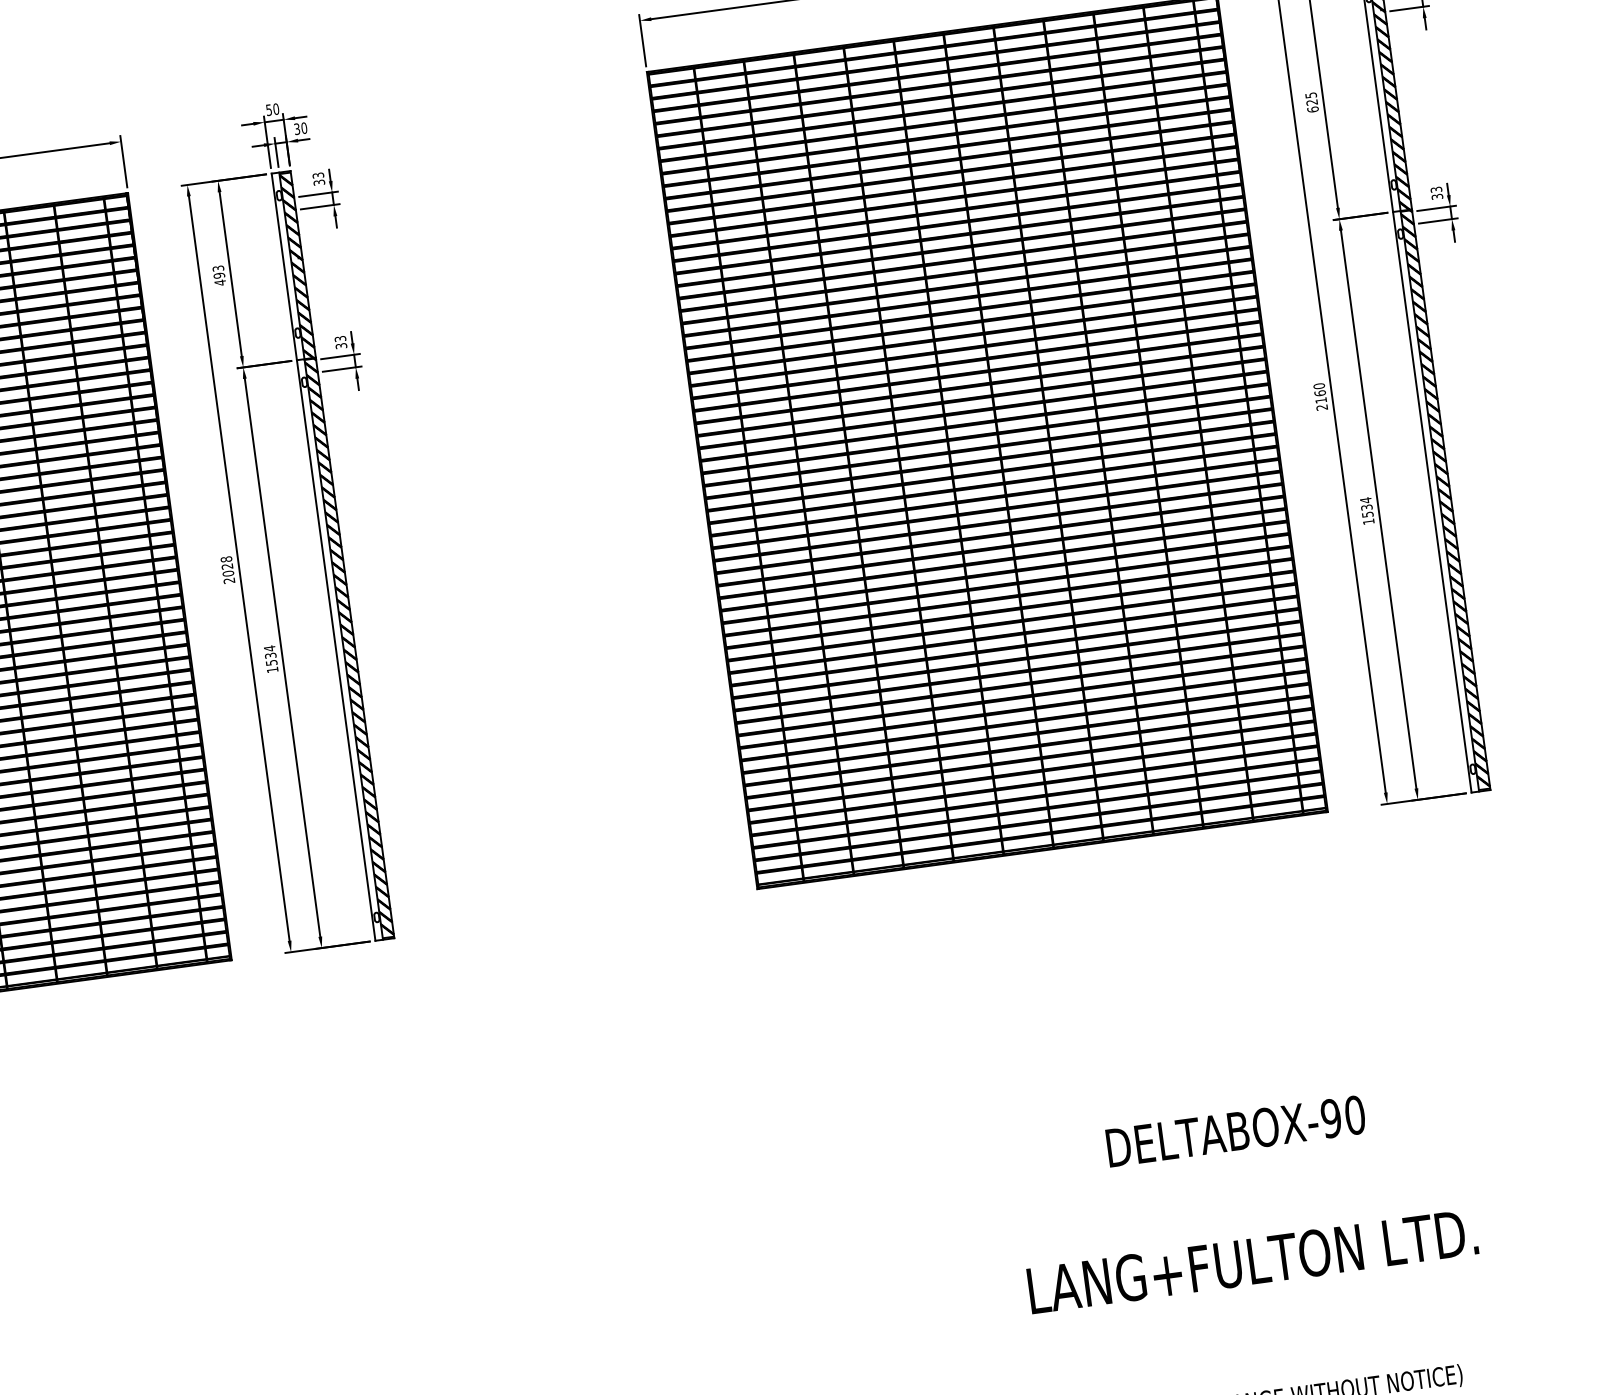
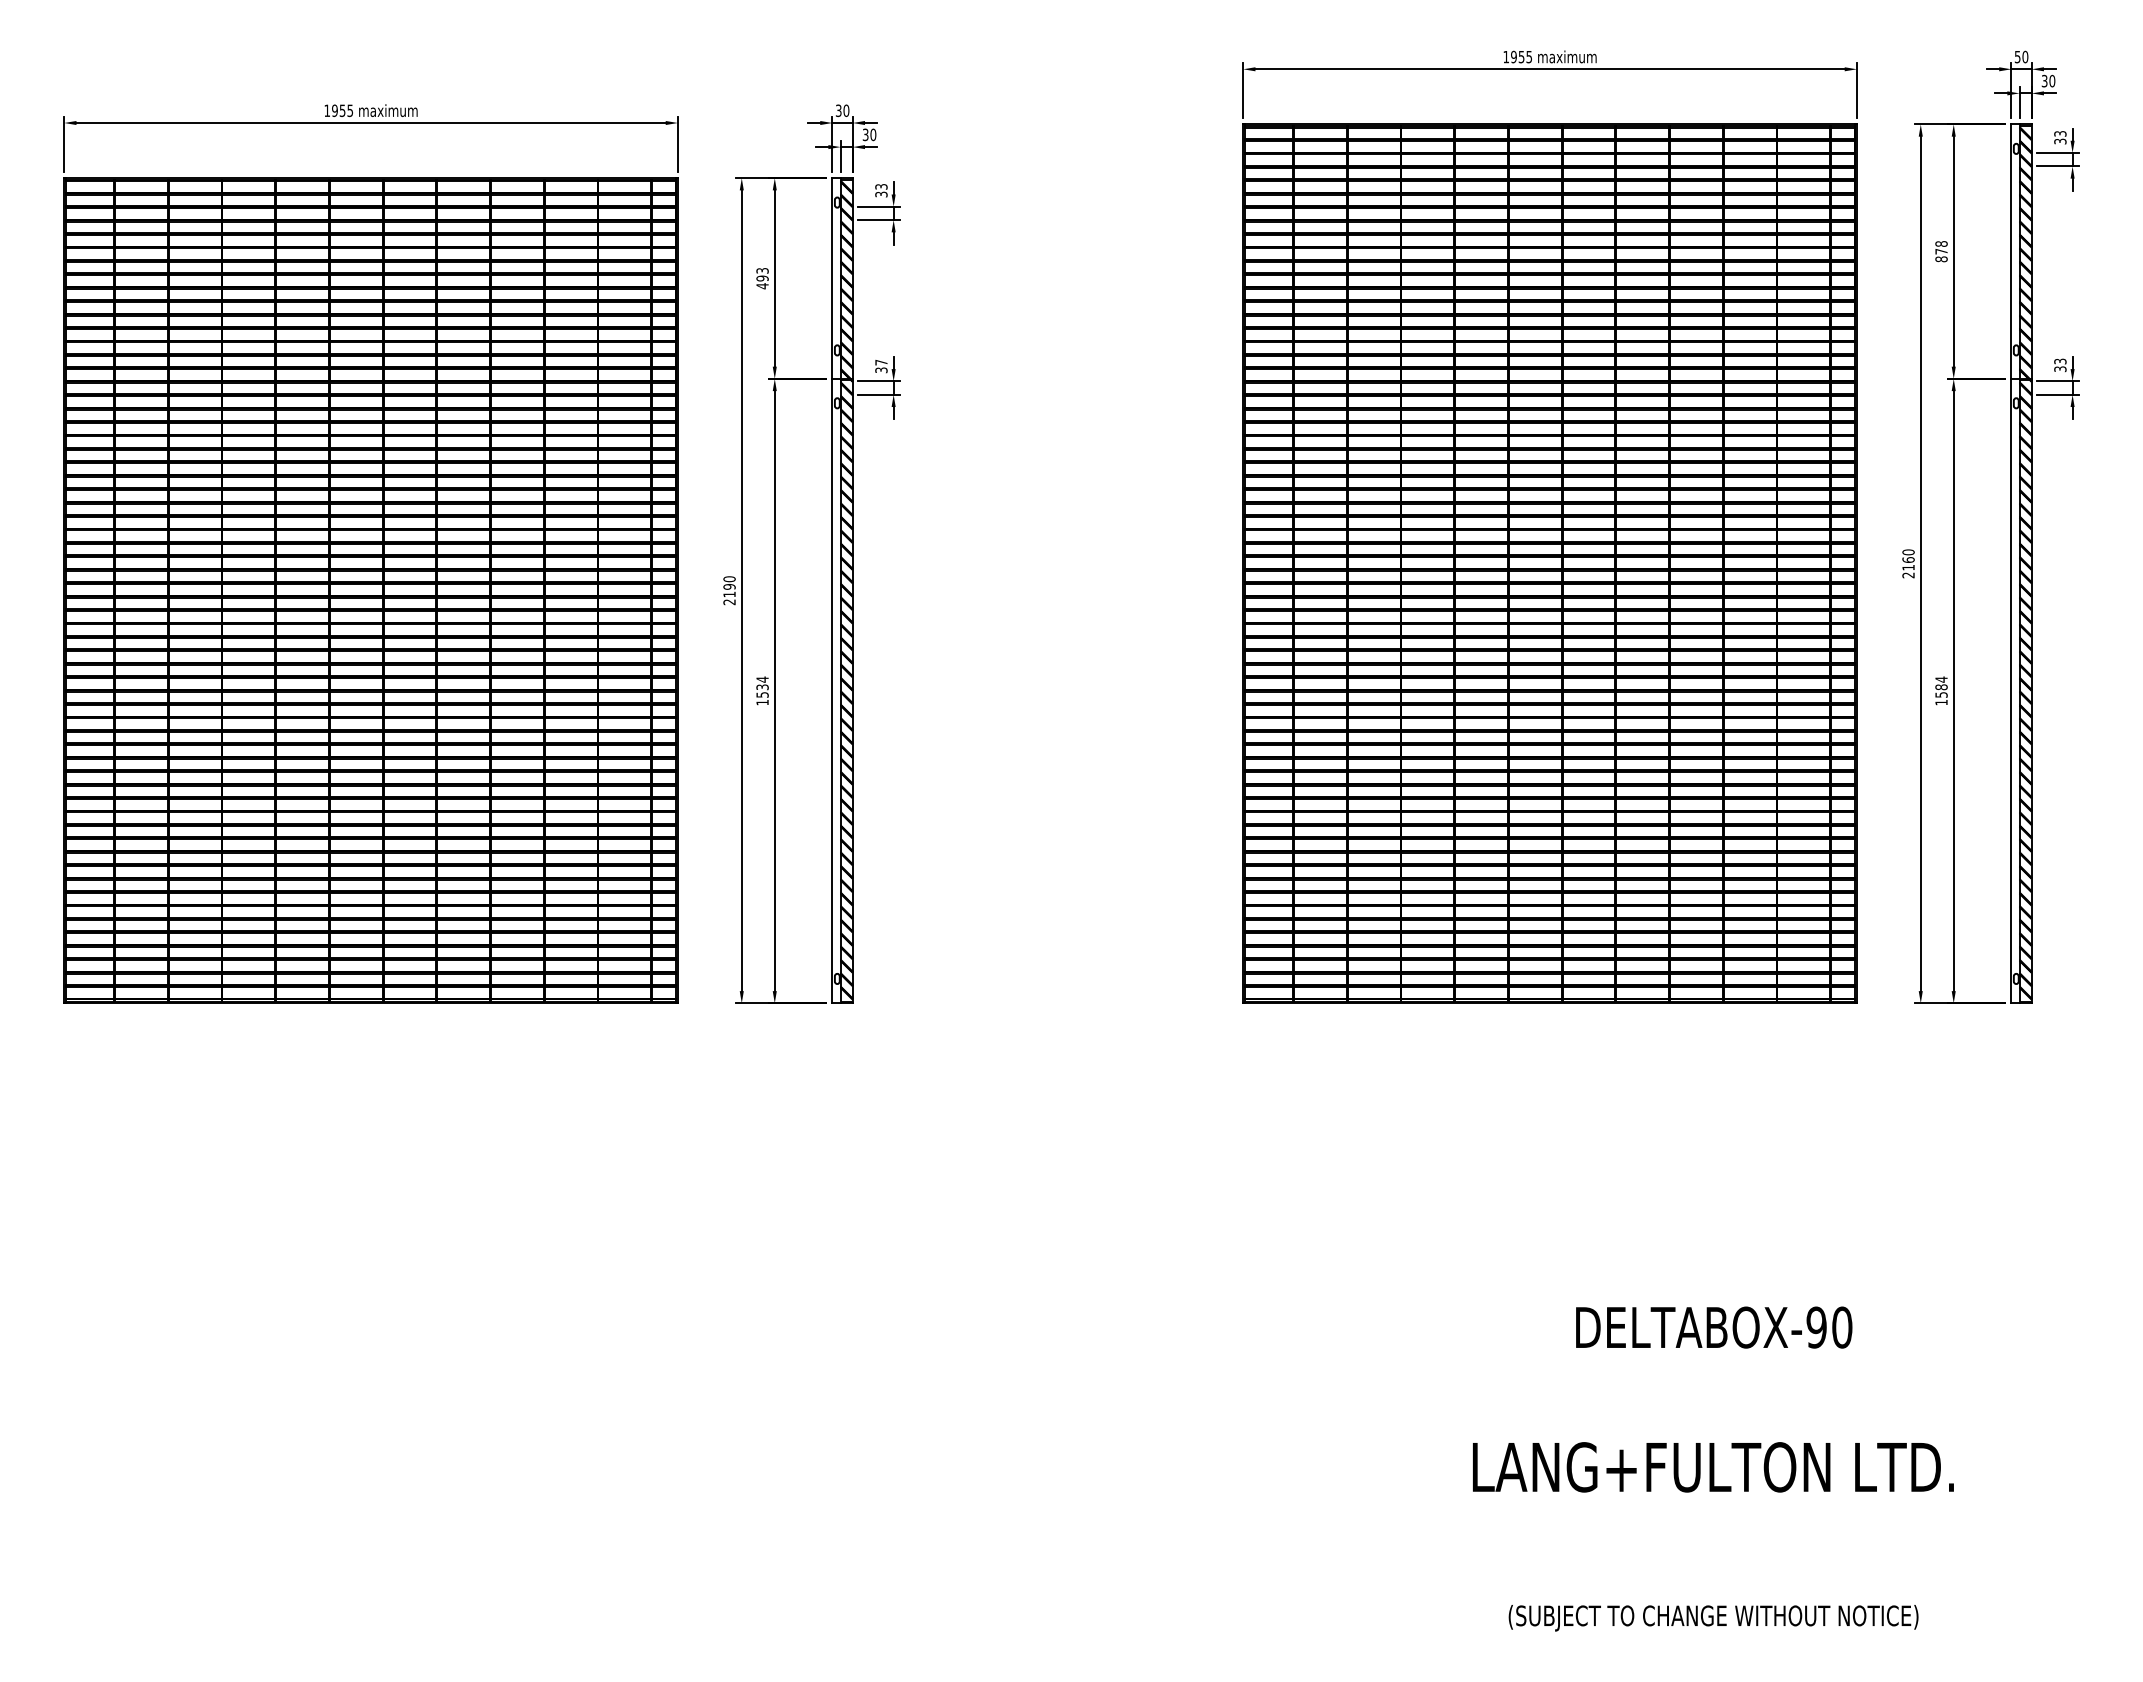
text: (1312, 102) -> (1941, 251), 625 -> 878
text: (268, 109) -> (838, 110), 50 -> 30
text: (340, 338) -> (881, 362), 33 -> 37
text: (1366, 507) -> (1941, 687), 1534 -> 1584
text: (227, 566) -> (729, 586), 2028 -> 2190

